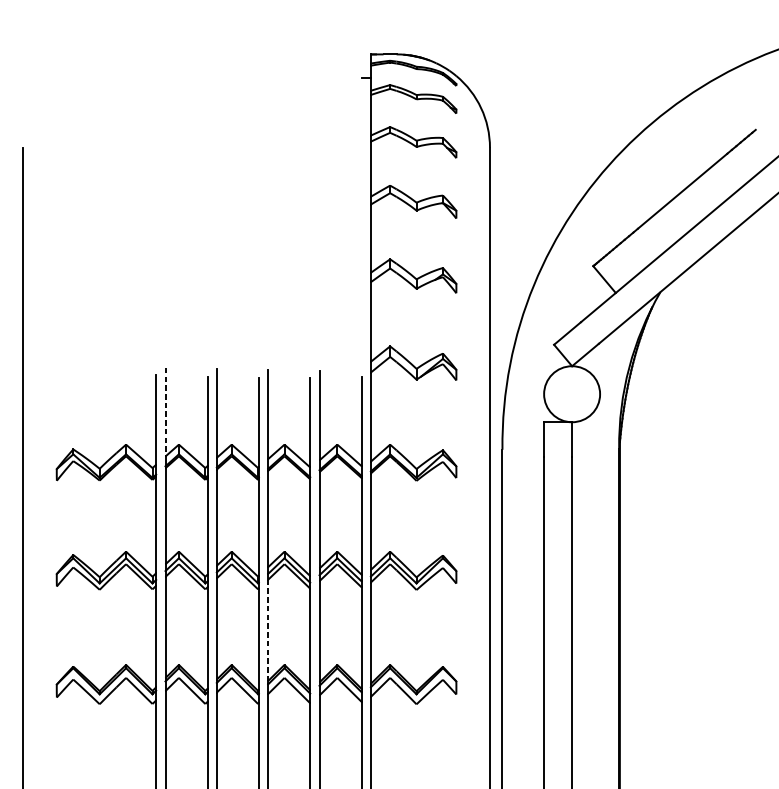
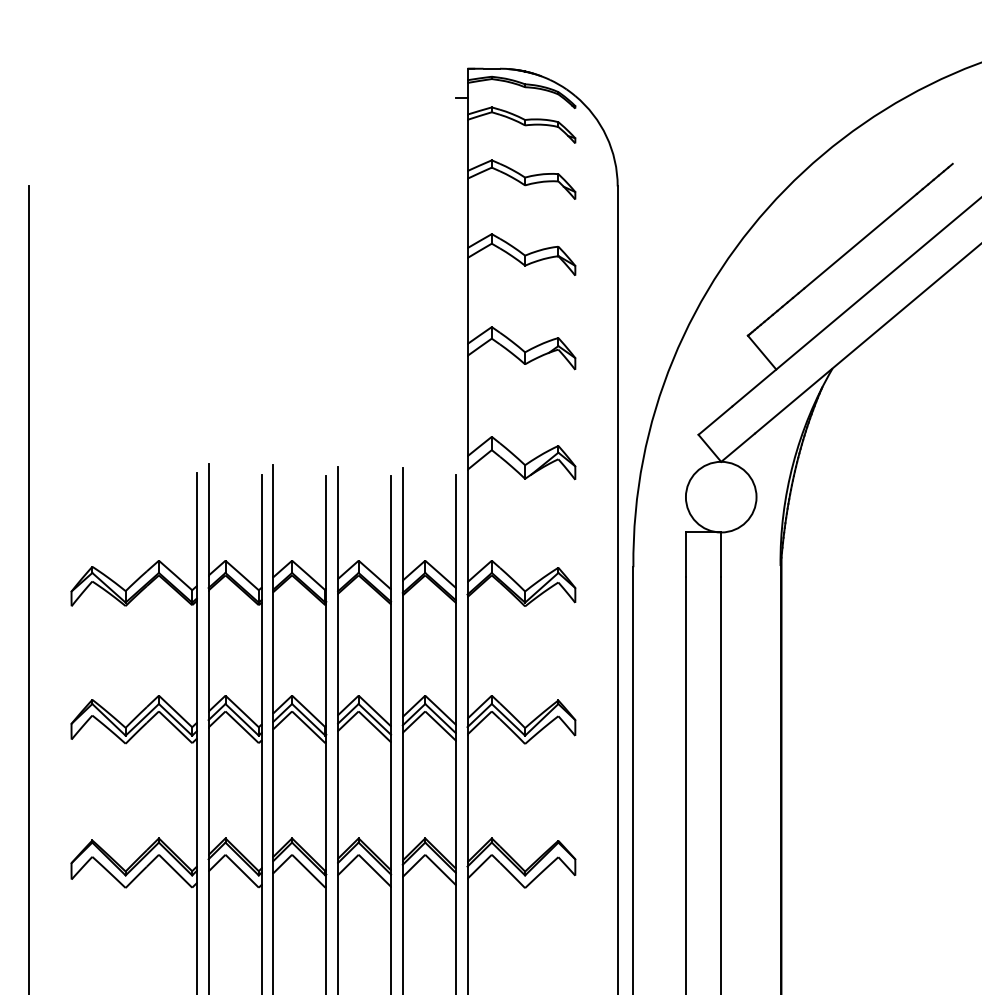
line: (165, 411) -> (208, 519), dashed -> solid
line: (268, 630) -> (338, 794), dashed -> solid

